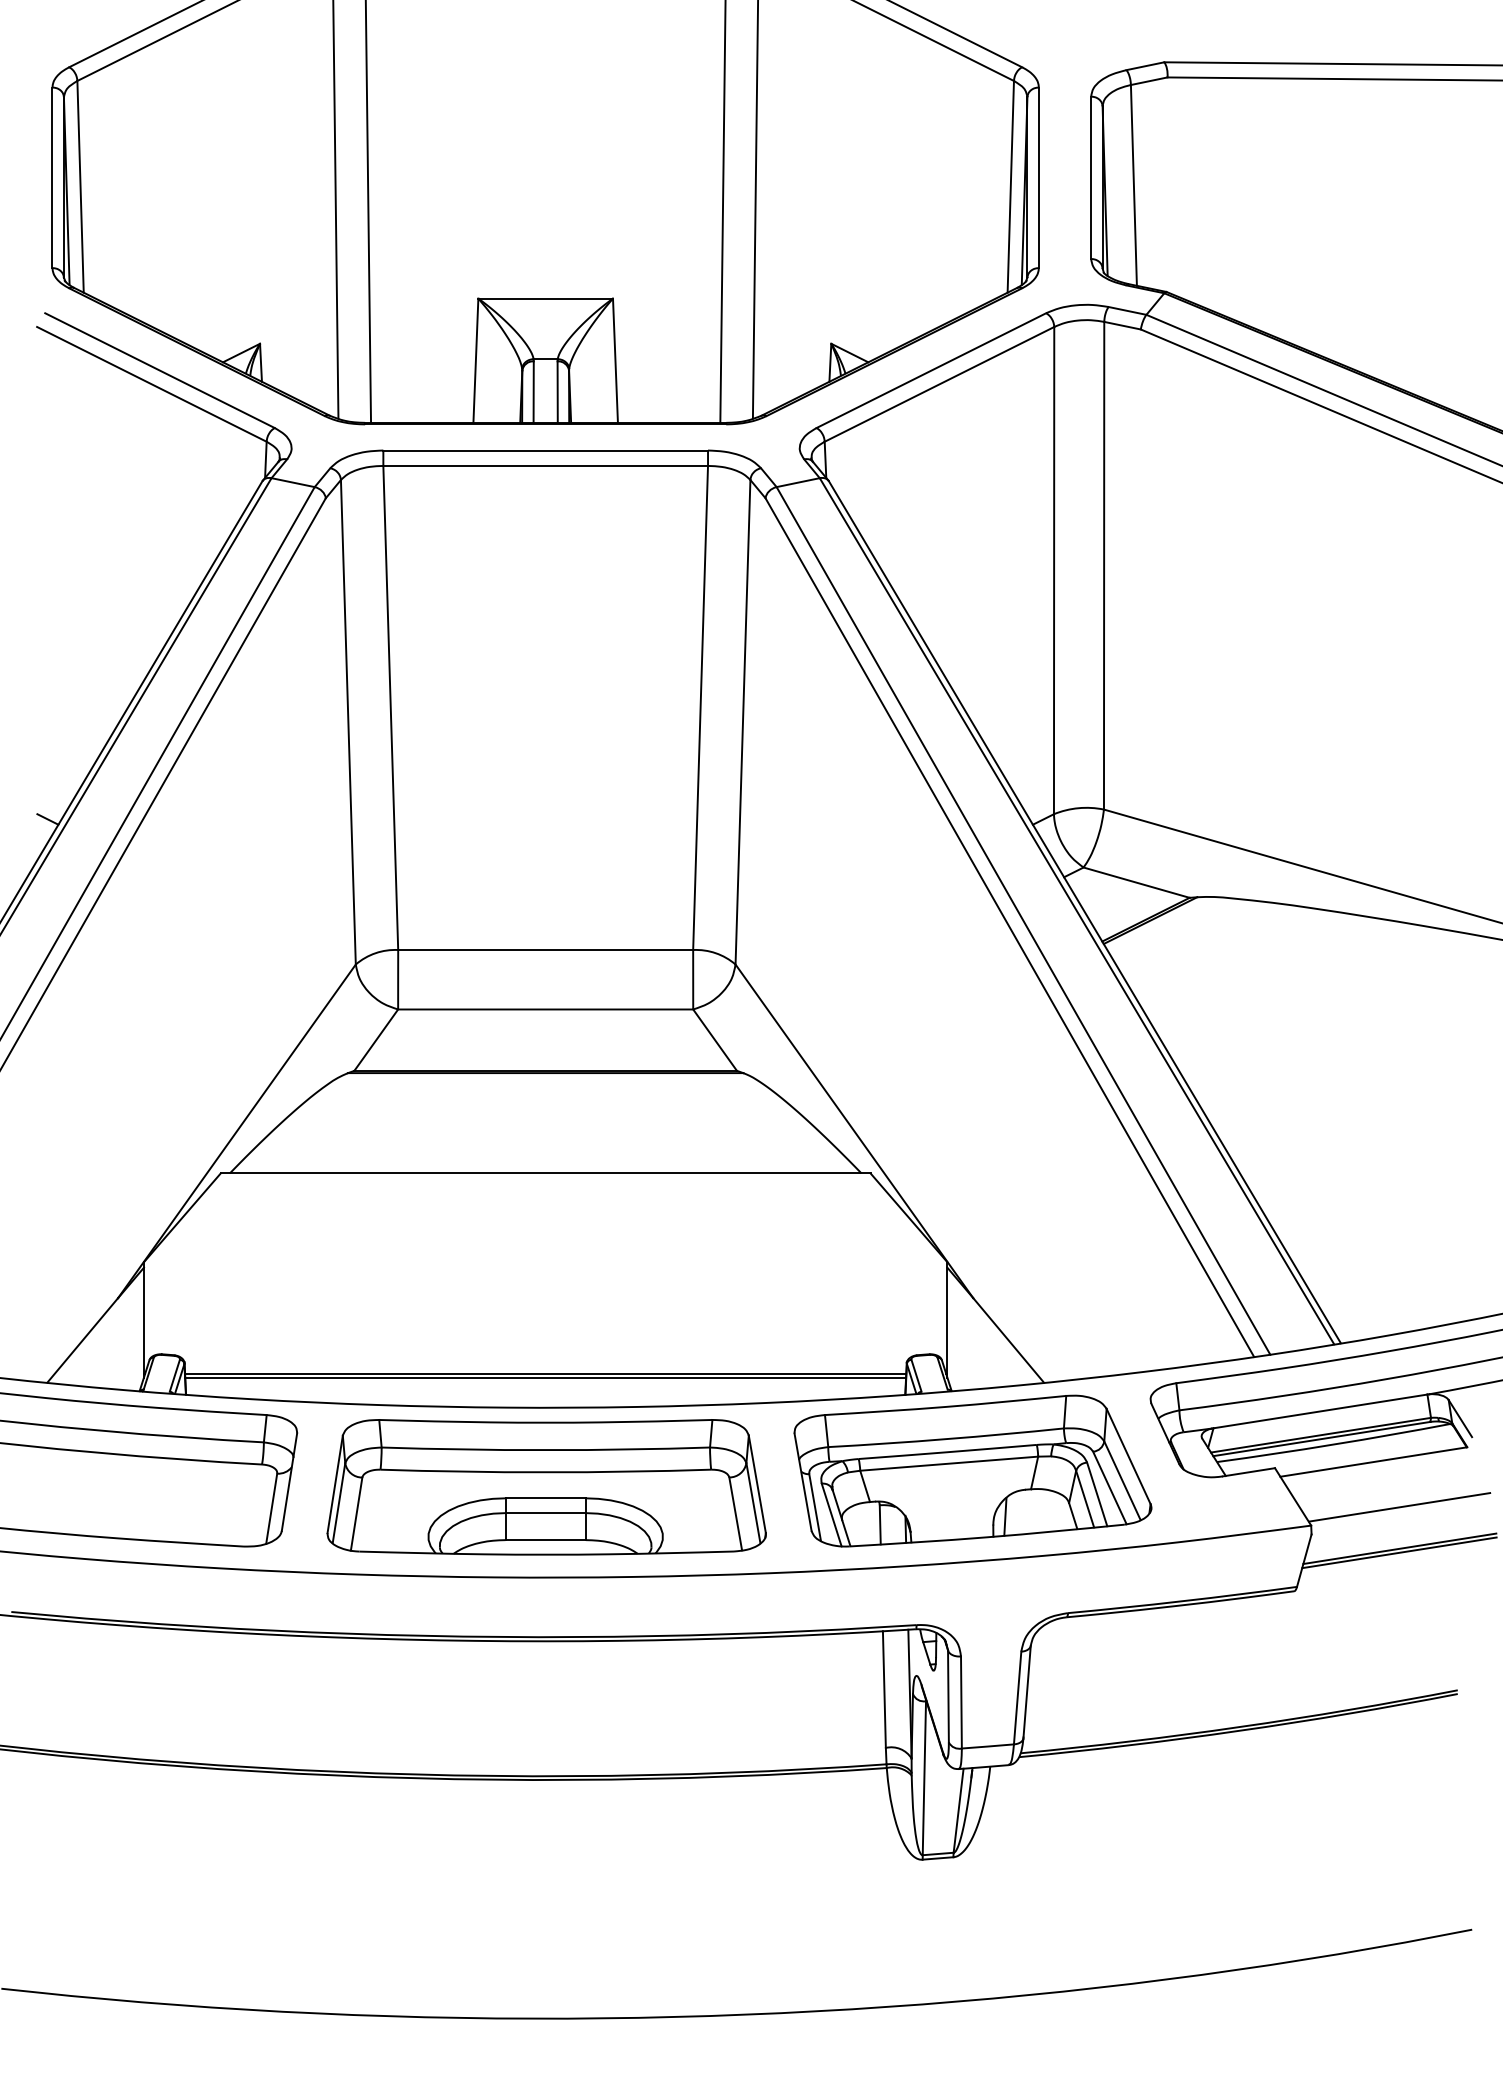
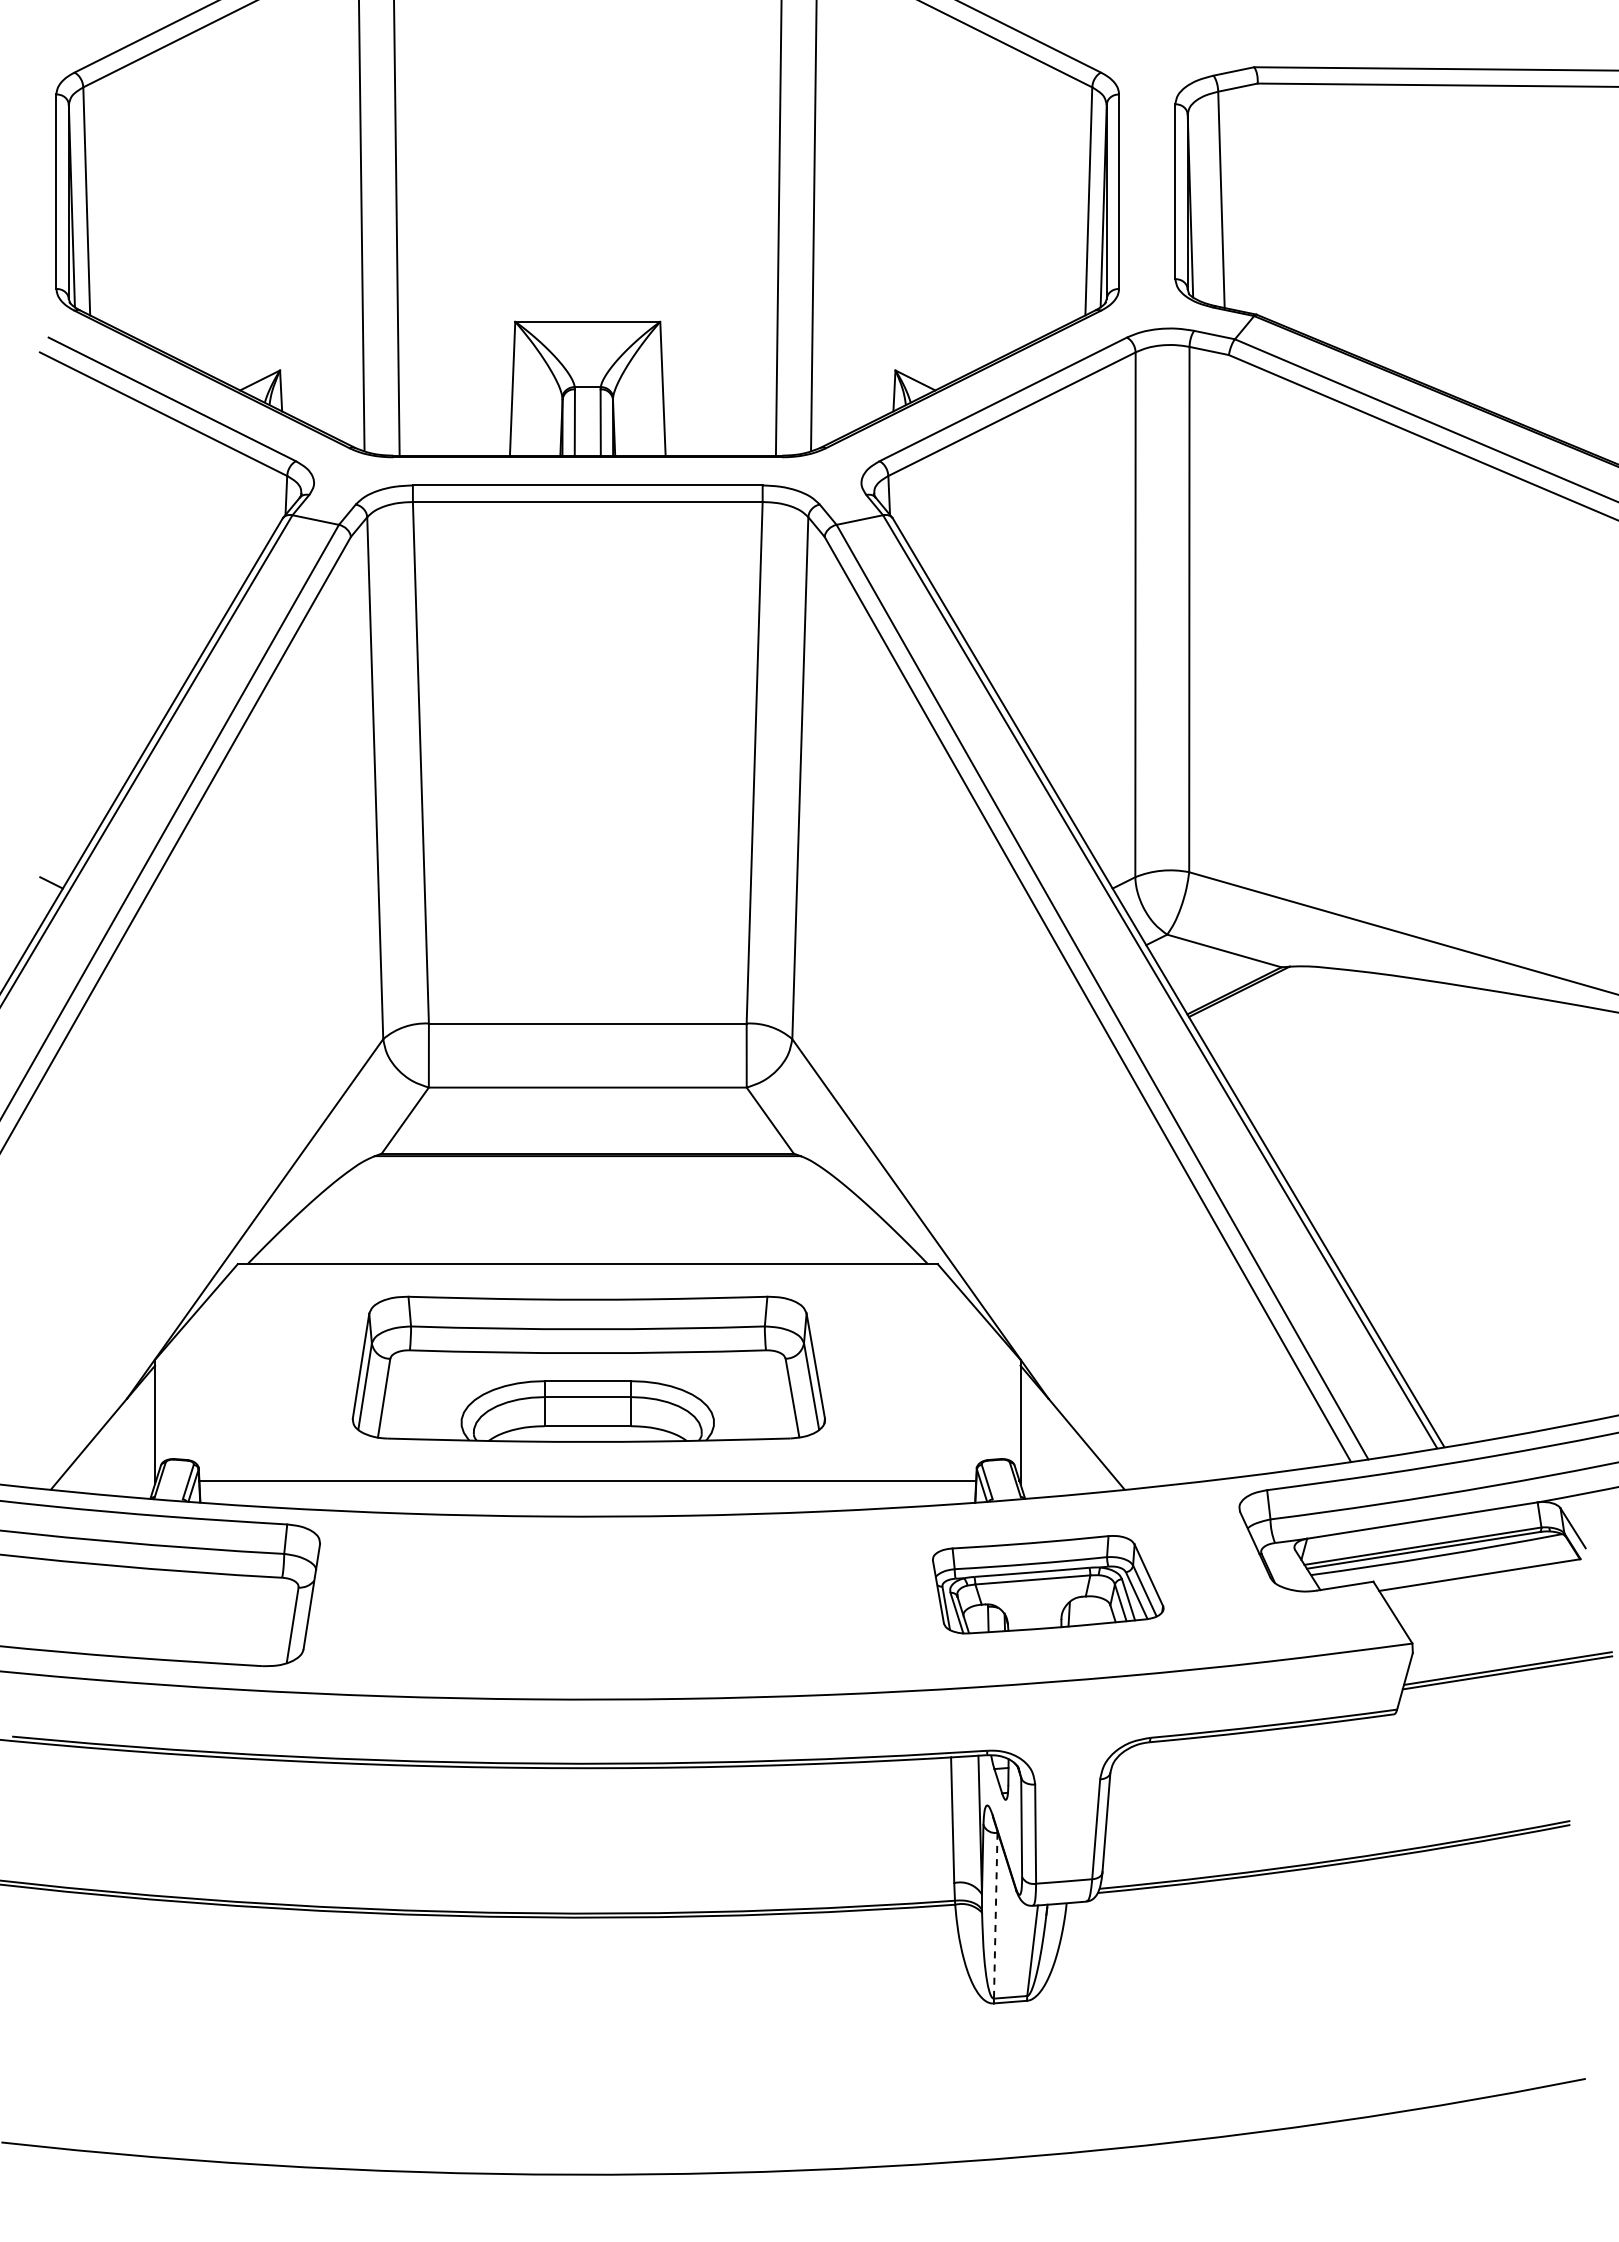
line: (545, 1377) -> (587, 1484), removed
part: (973, 1470) -> (1048, 1584), size x0.6
part: (546, 1486) -> (588, 1368), moved
line: (1399, 1506) -> (1507, 1623), removed
line: (924, 1778) -> (995, 1915), solid -> dashed

